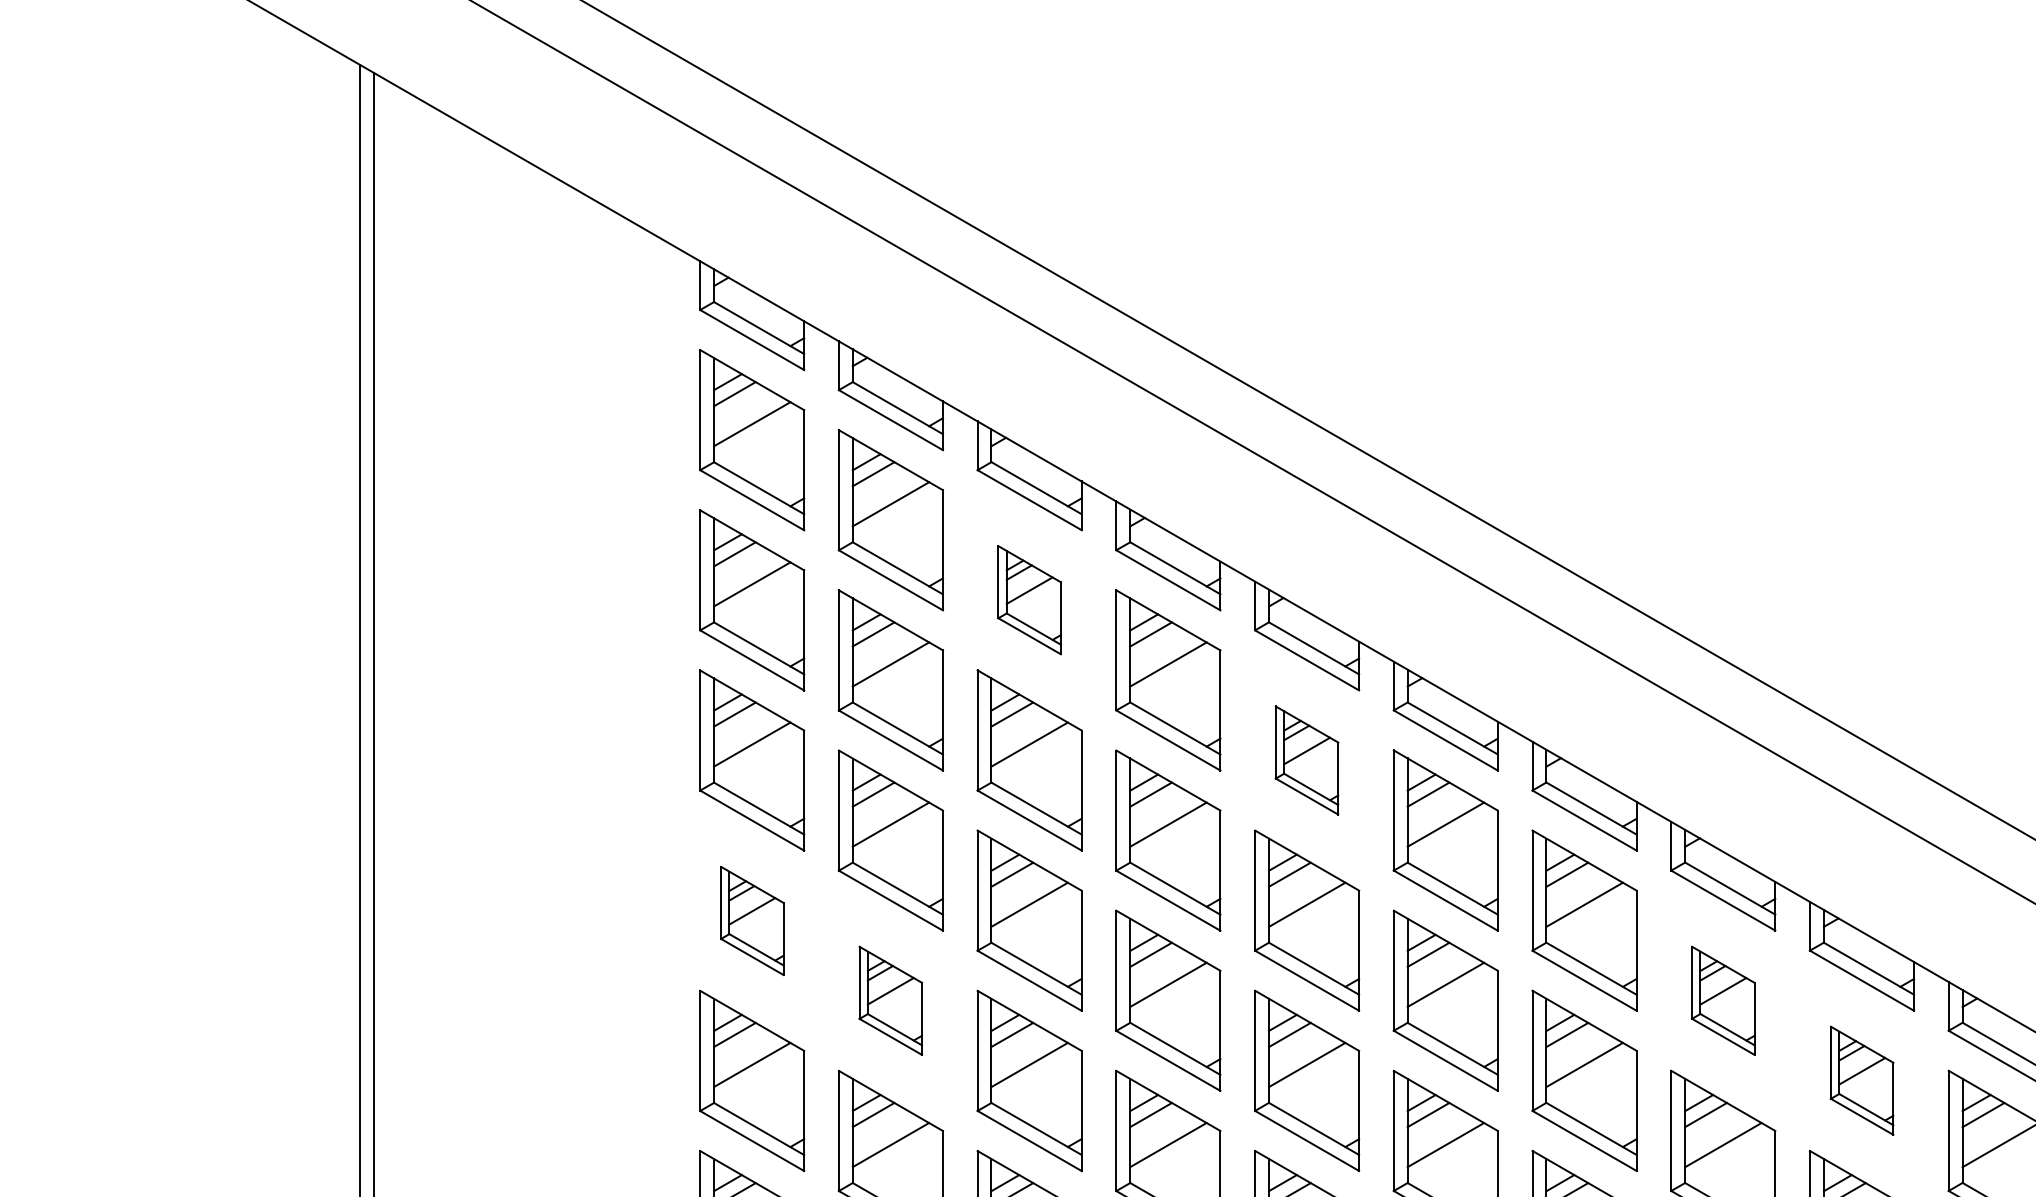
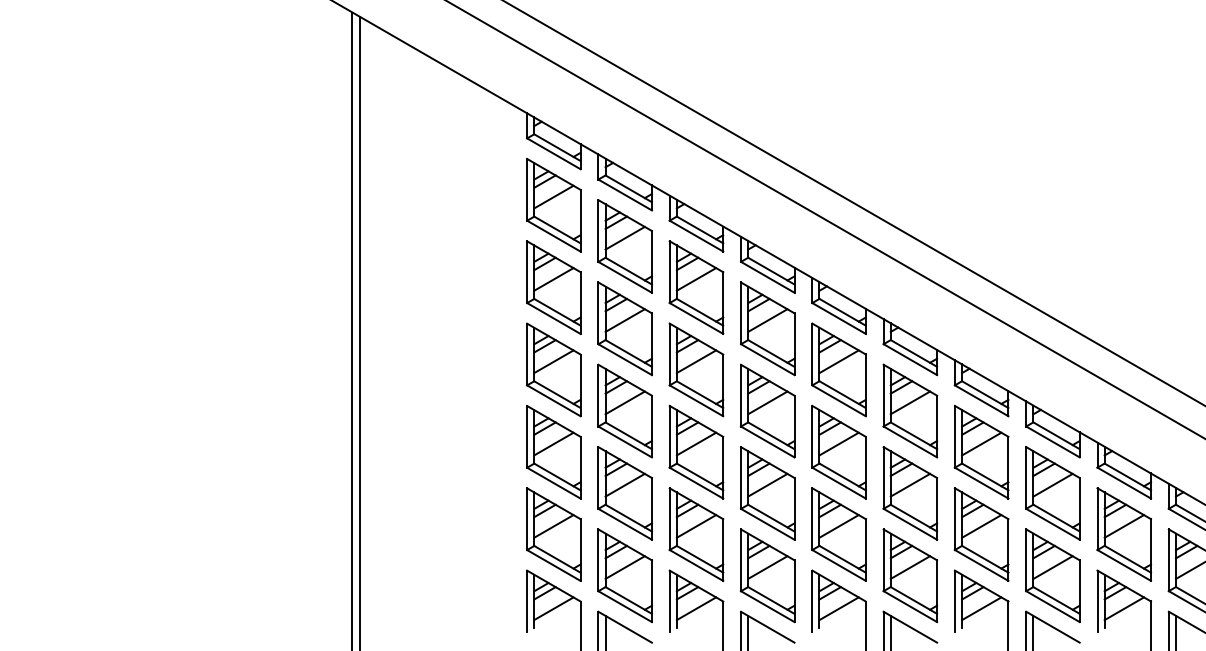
part: (1029, 600) -> (696, 287), size x1.67
part: (1305, 759) -> (838, 369), size x1.67
part: (751, 921) -> (553, 452), size x1.67
part: (889, 1000) -> (624, 493), size x1.67
part: (1722, 1000) -> (1052, 493), size x1.67
part: (1862, 1080) -> (1124, 534), size x1.67

